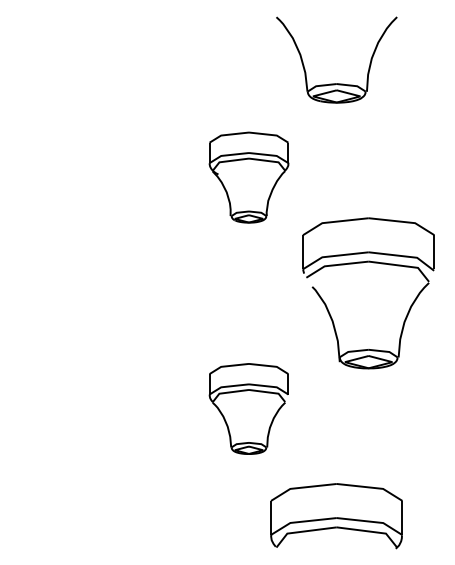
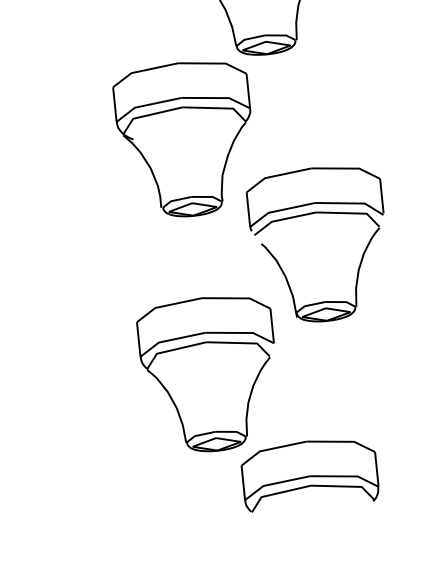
part: (248, 177) -> (185, 139), size x1.67
part: (248, 408) -> (209, 374), size x1.67

